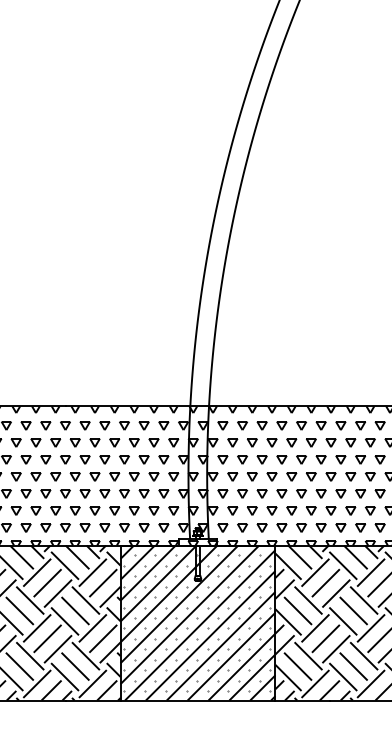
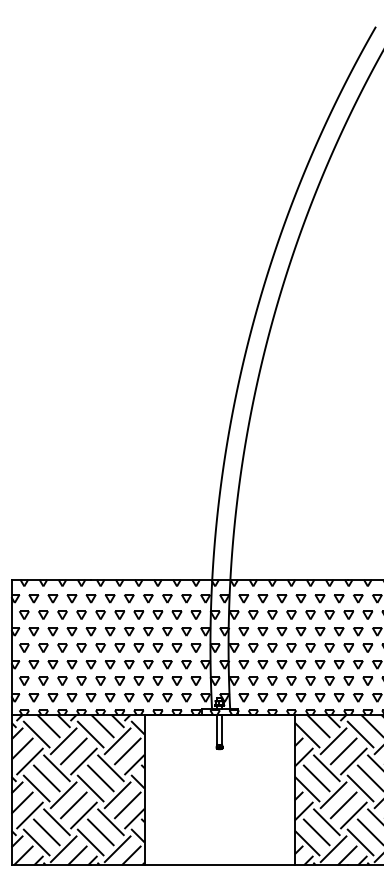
hatch: (197, 622) -> (219, 789), removed

